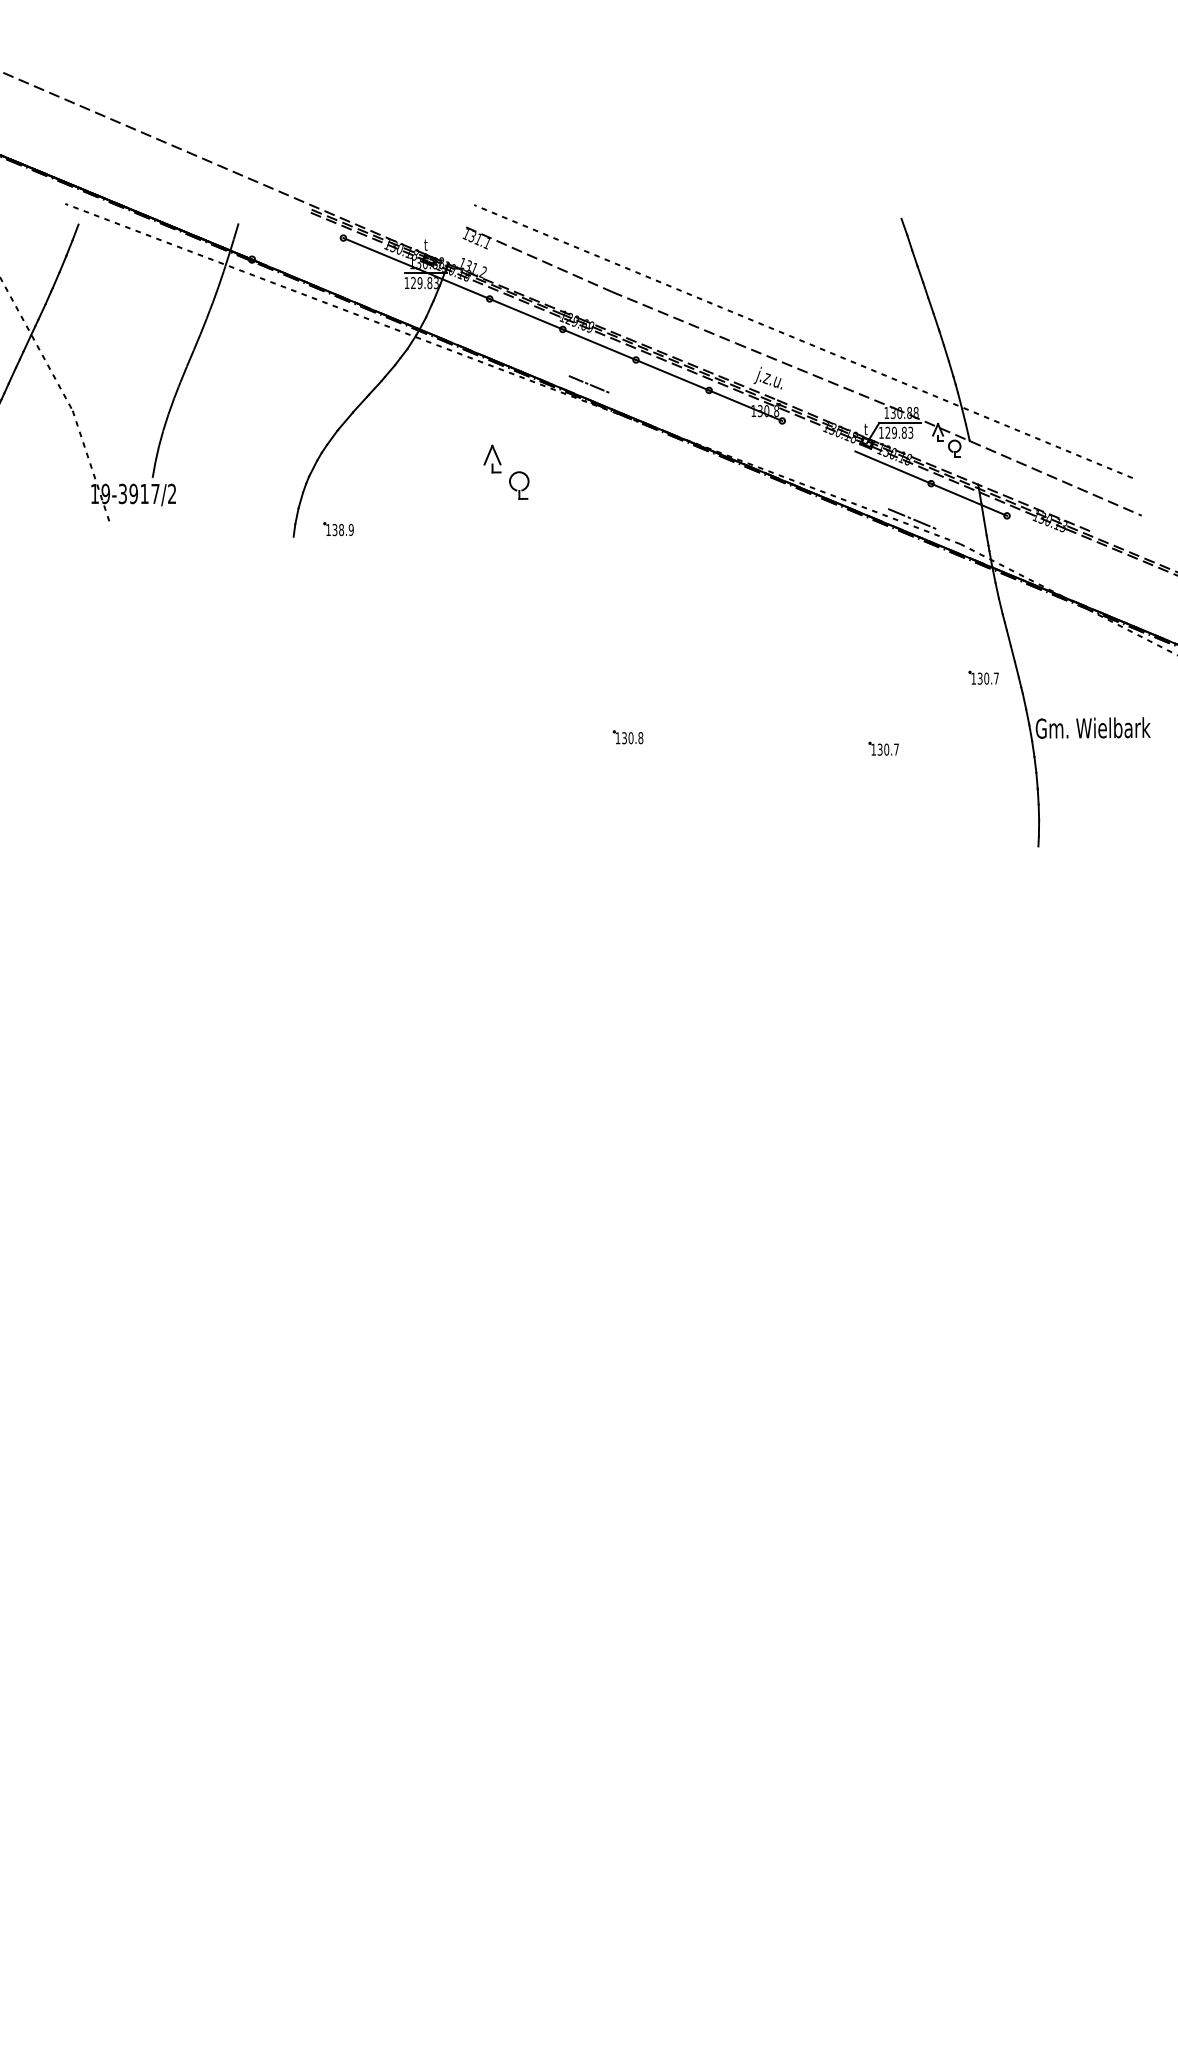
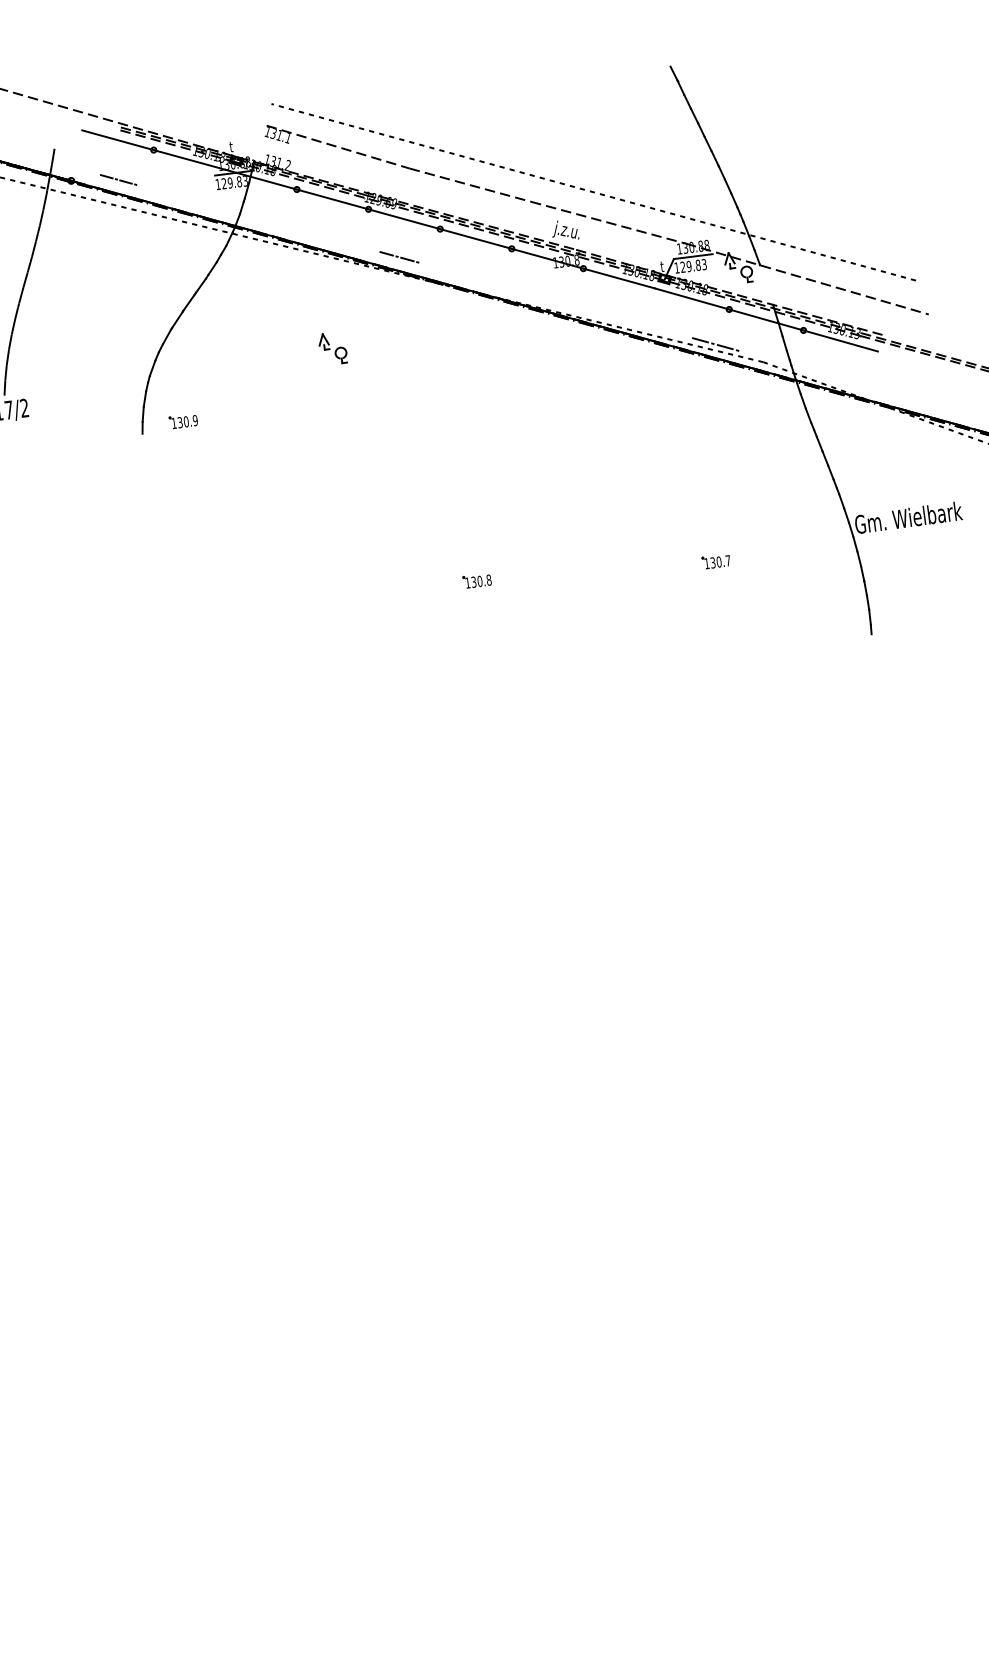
line: (306, 222) -> (117, 139), added
line: (301, 264) -> (117, 179), added
line: (818, 435) -> (618, 277), added
part: (506, 471) -> (332, 348), size x0.62
text: (341, 529) -> (186, 421), 138.9 -> 130.9
line: (1044, 531) -> (840, 340), added
part: (983, 677) -> (800, 483), removed

